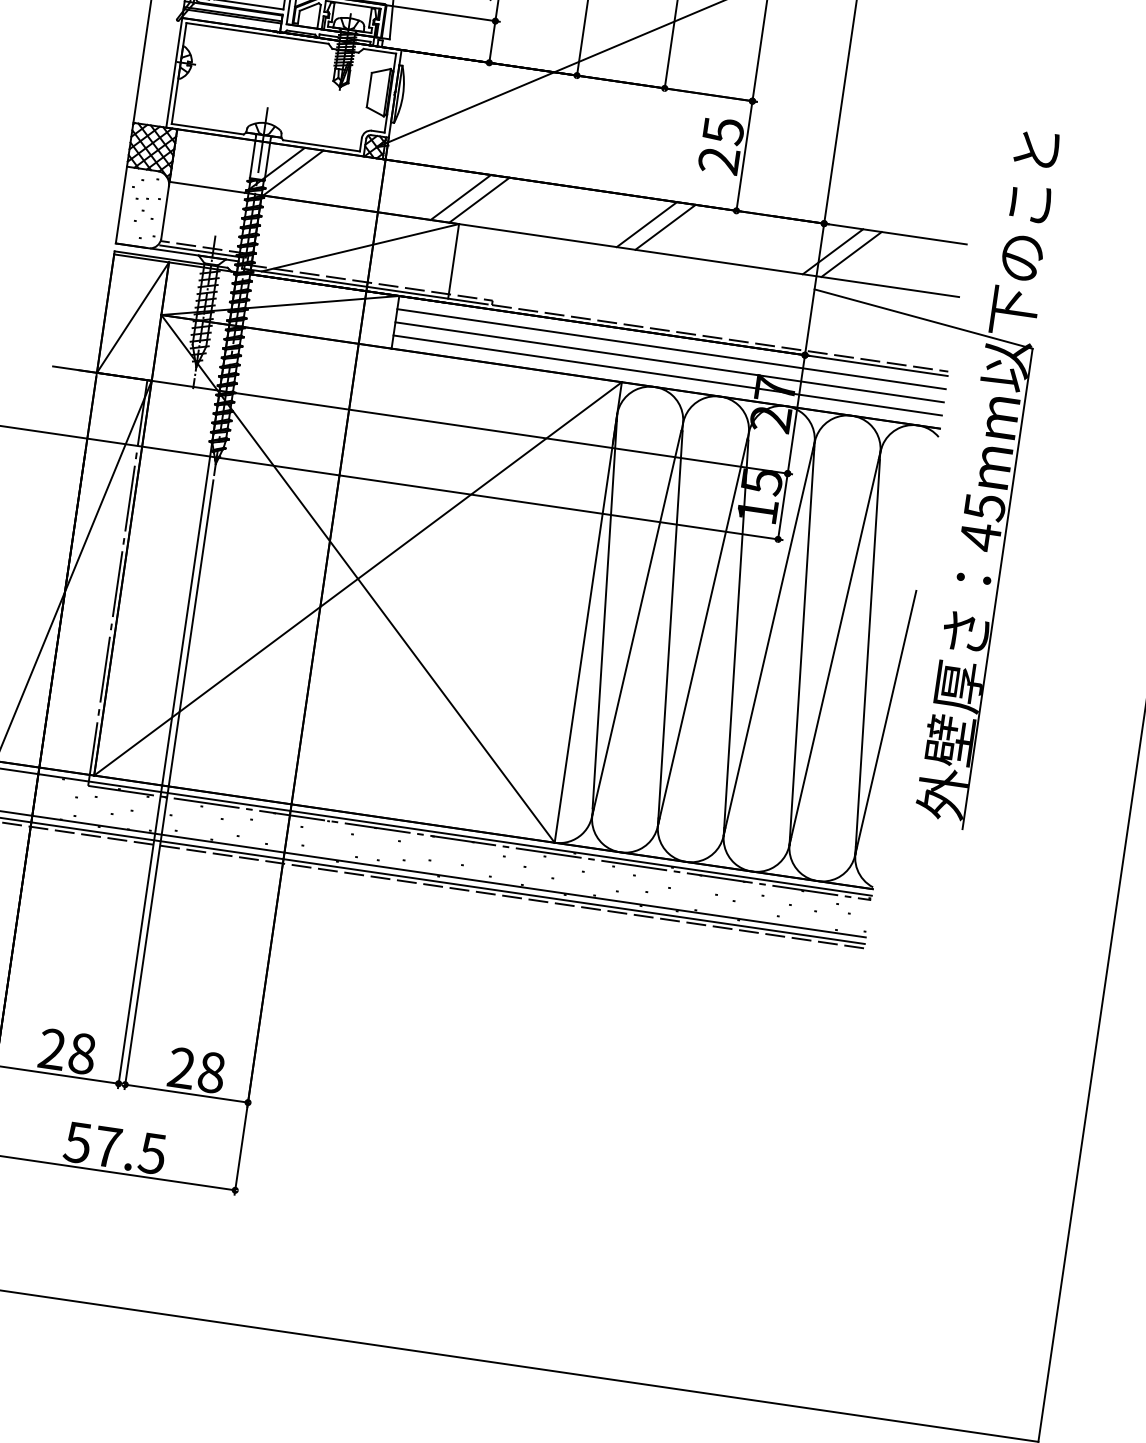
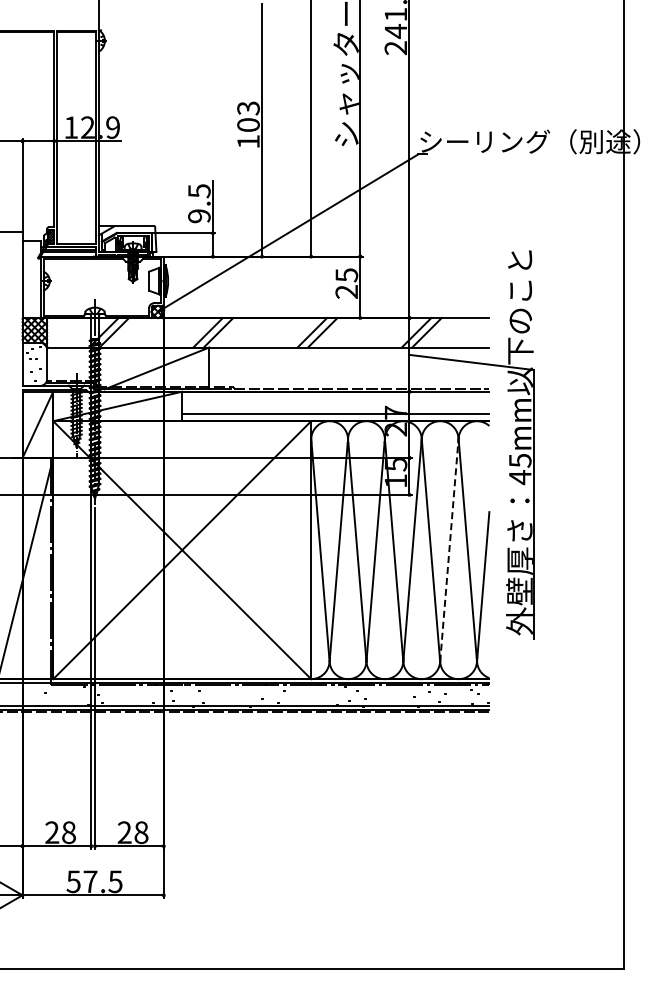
line: (670, 349) -> (335, 399), removed
line: (669, 362) -> (335, 406), removed
line: (835, 645) -> (449, 548), solid -> dashed

